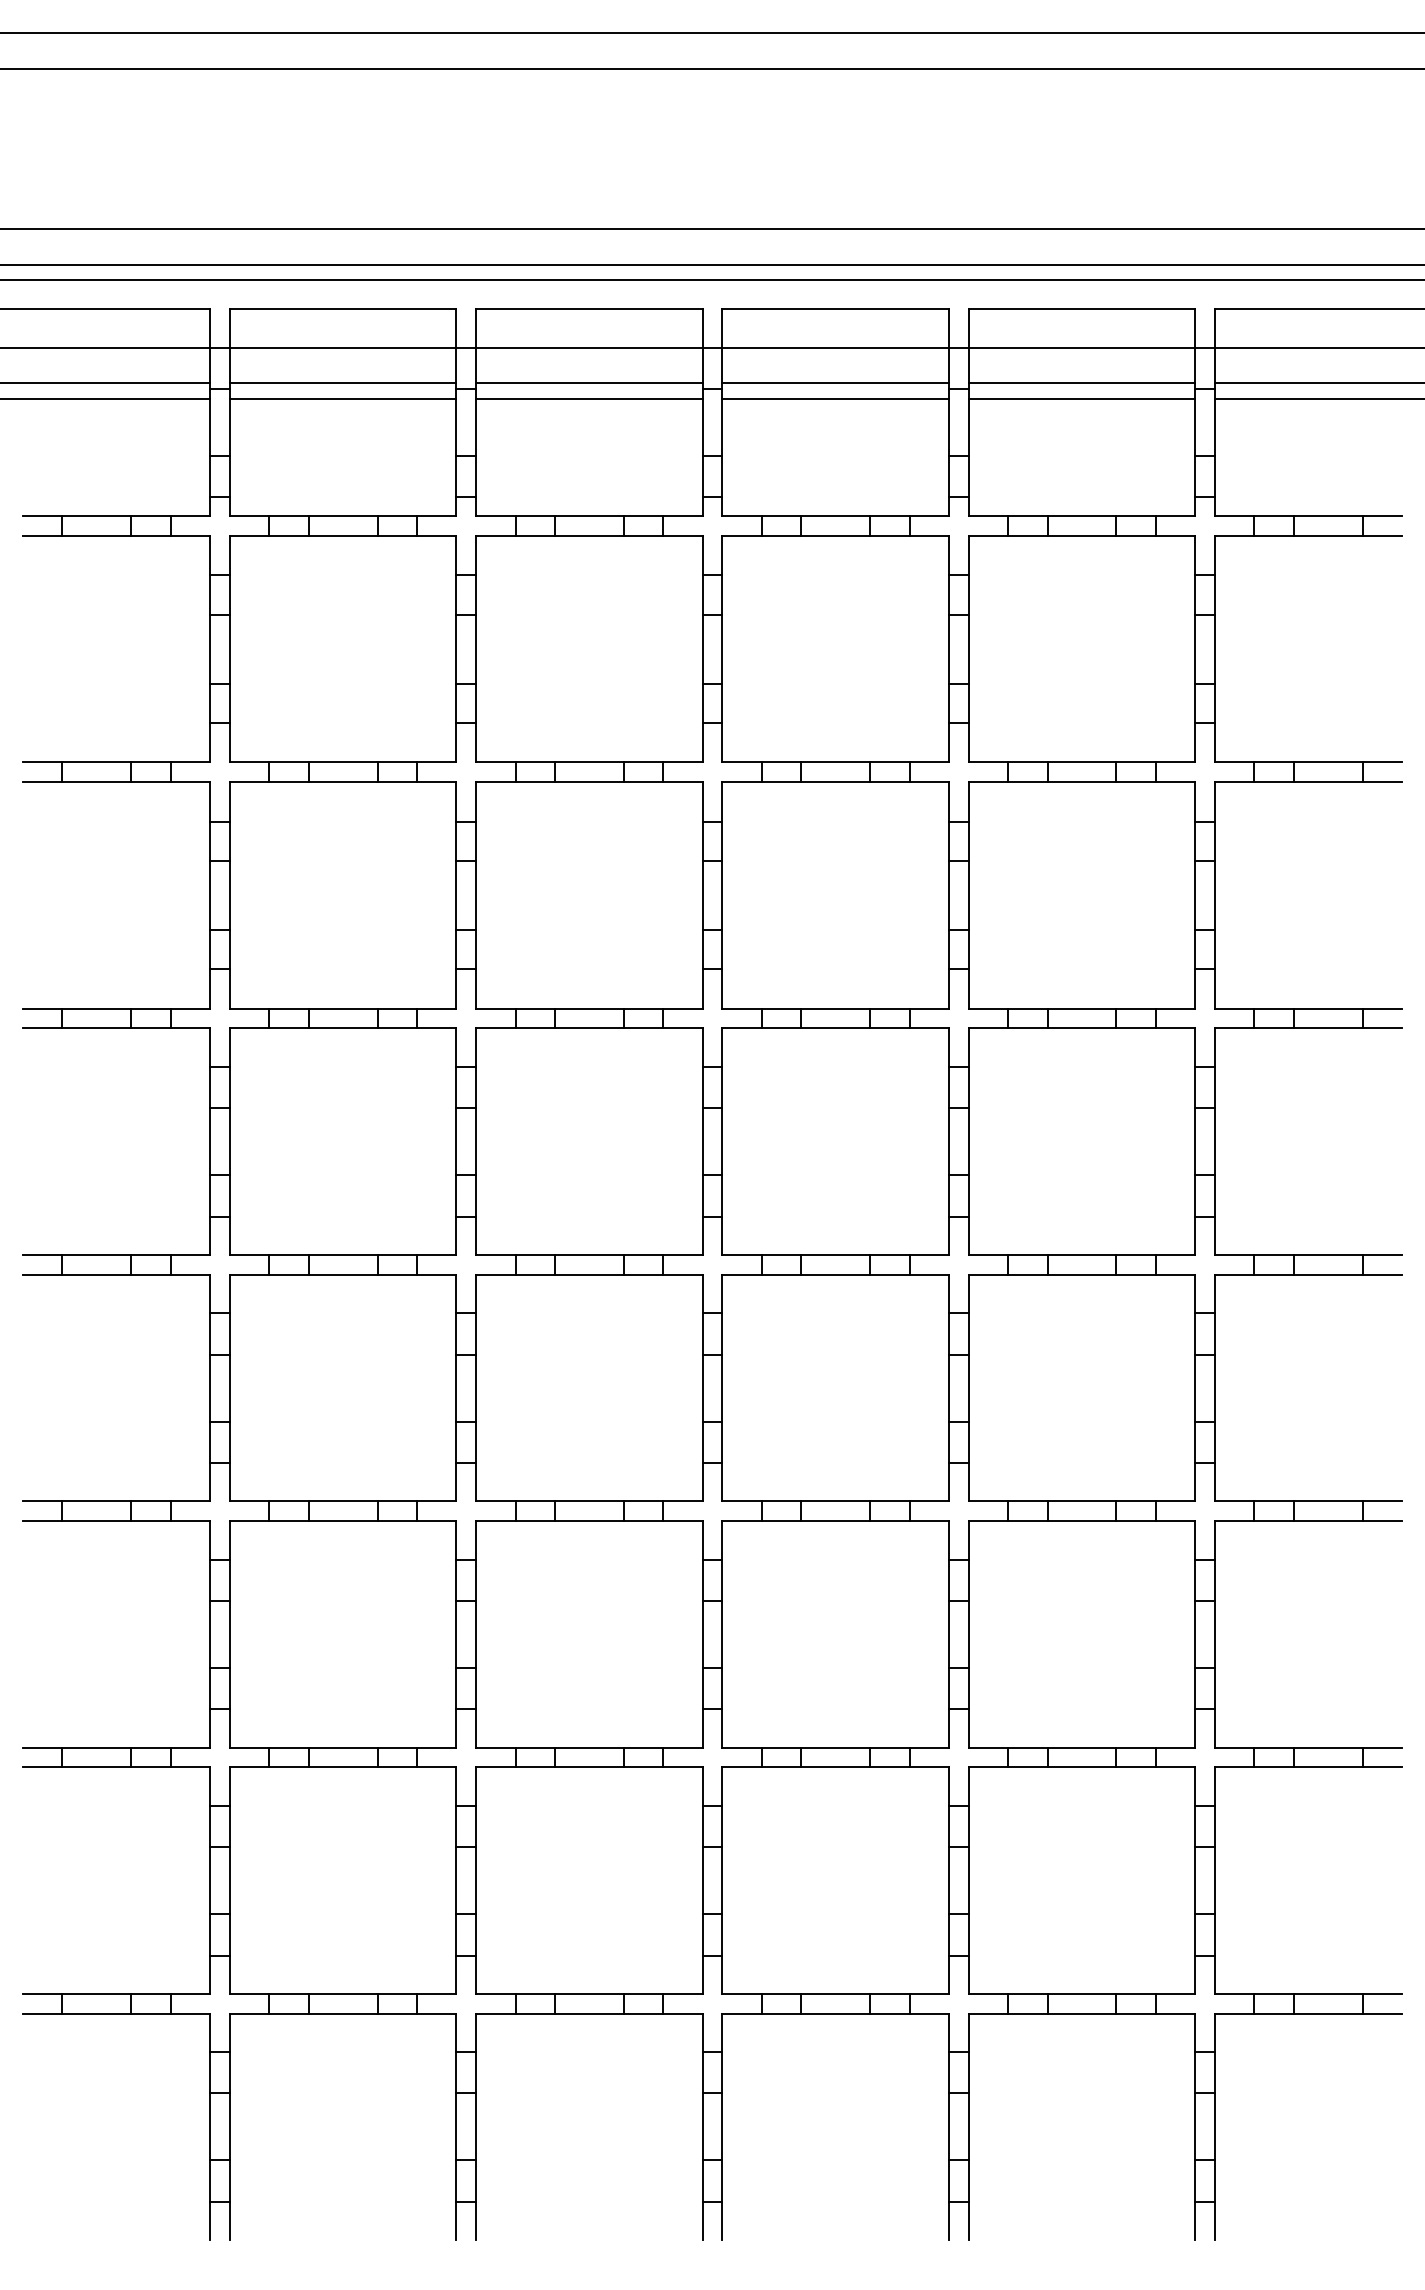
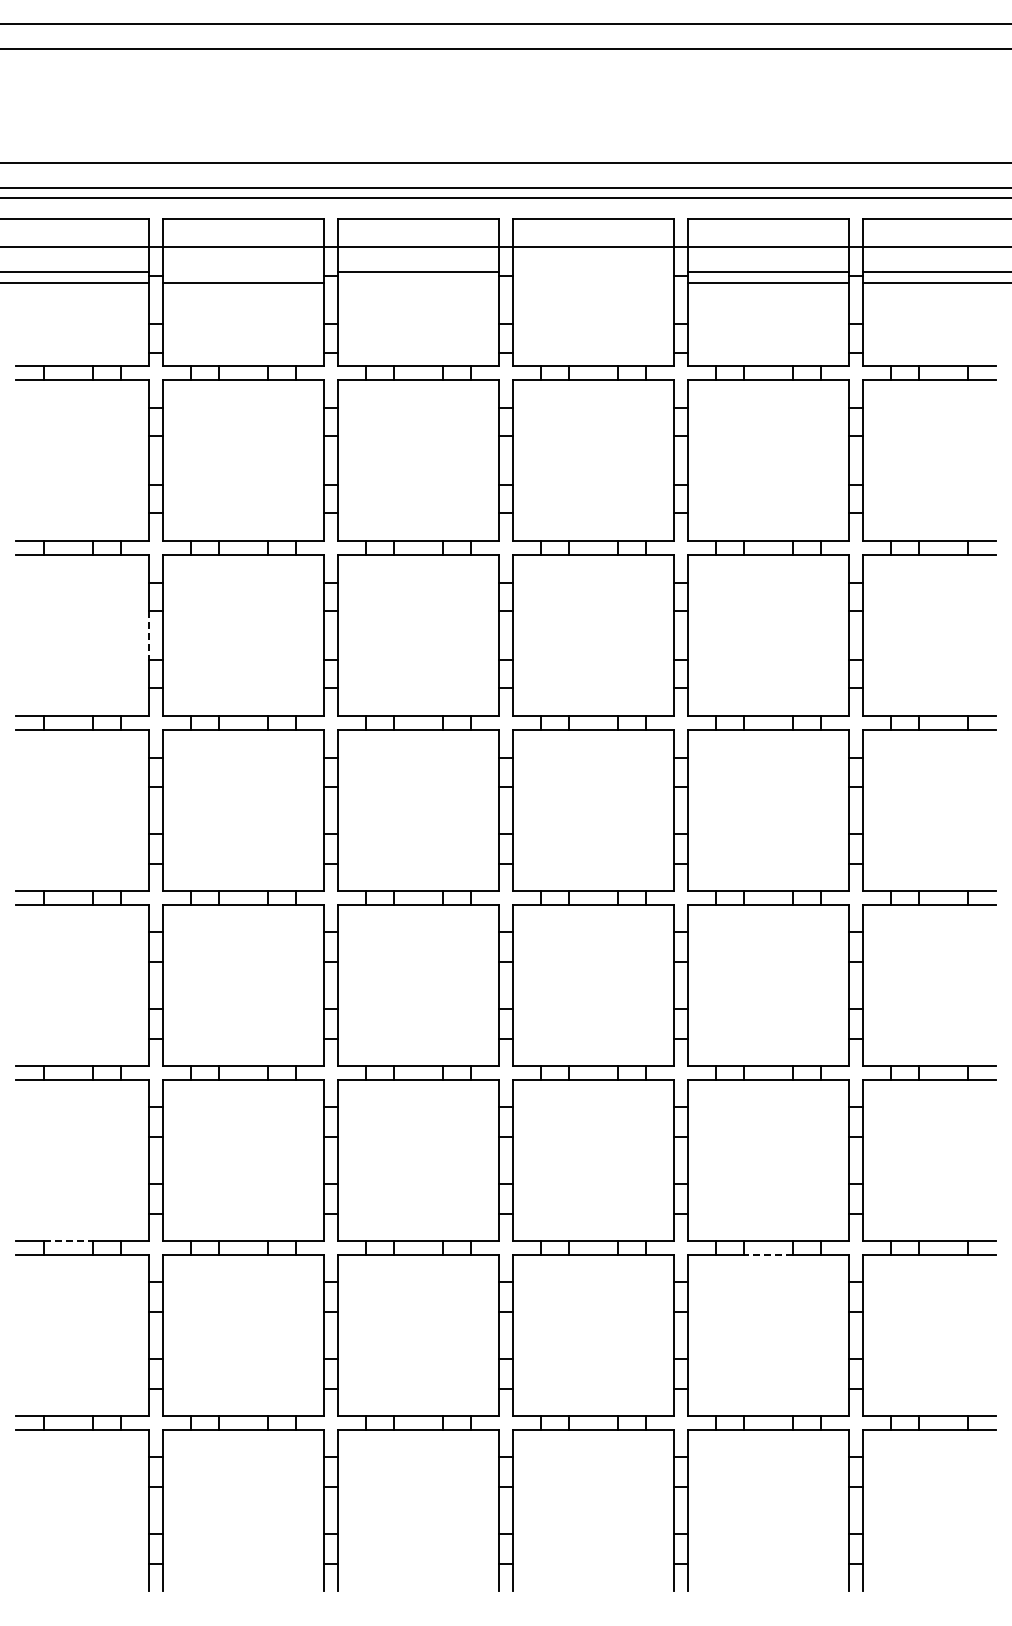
line: (342, 382) -> (243, 271), removed
line: (835, 382) -> (593, 271), removed
line: (589, 398) -> (418, 282), removed
line: (835, 398) -> (593, 282), removed
line: (210, 896) -> (149, 636), solid -> dashed
line: (97, 1748) -> (69, 1241), solid -> dashed
line: (1080, 1766) -> (767, 1254), solid -> dashed

